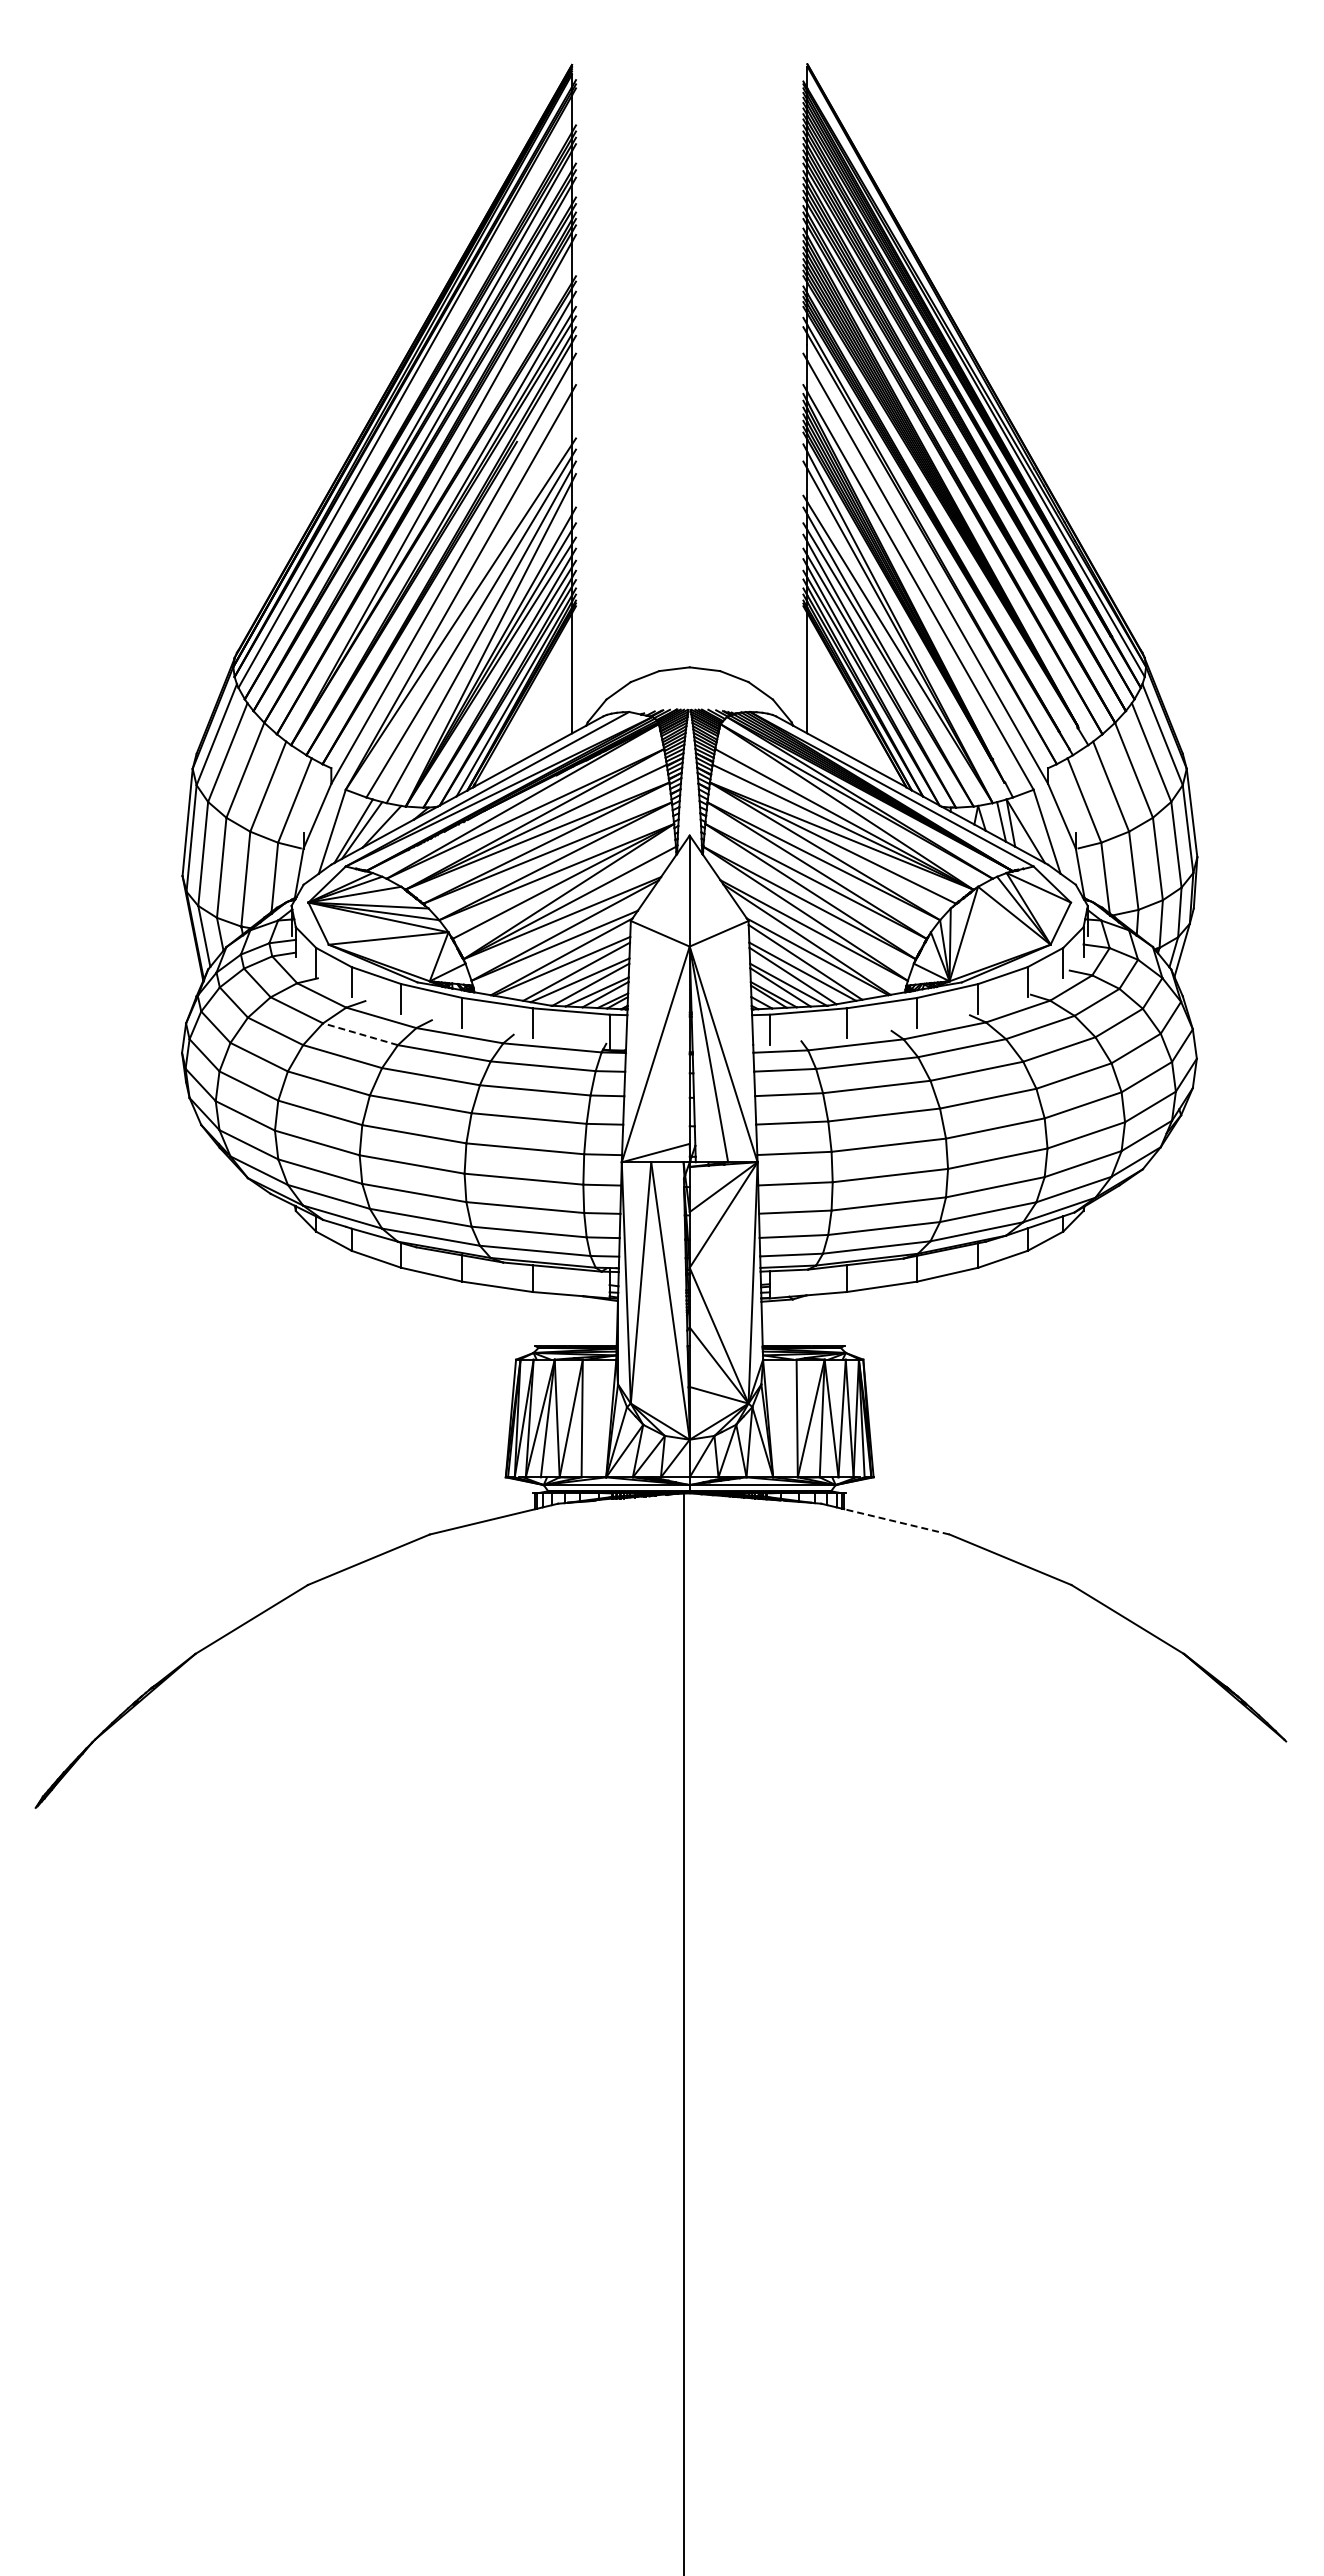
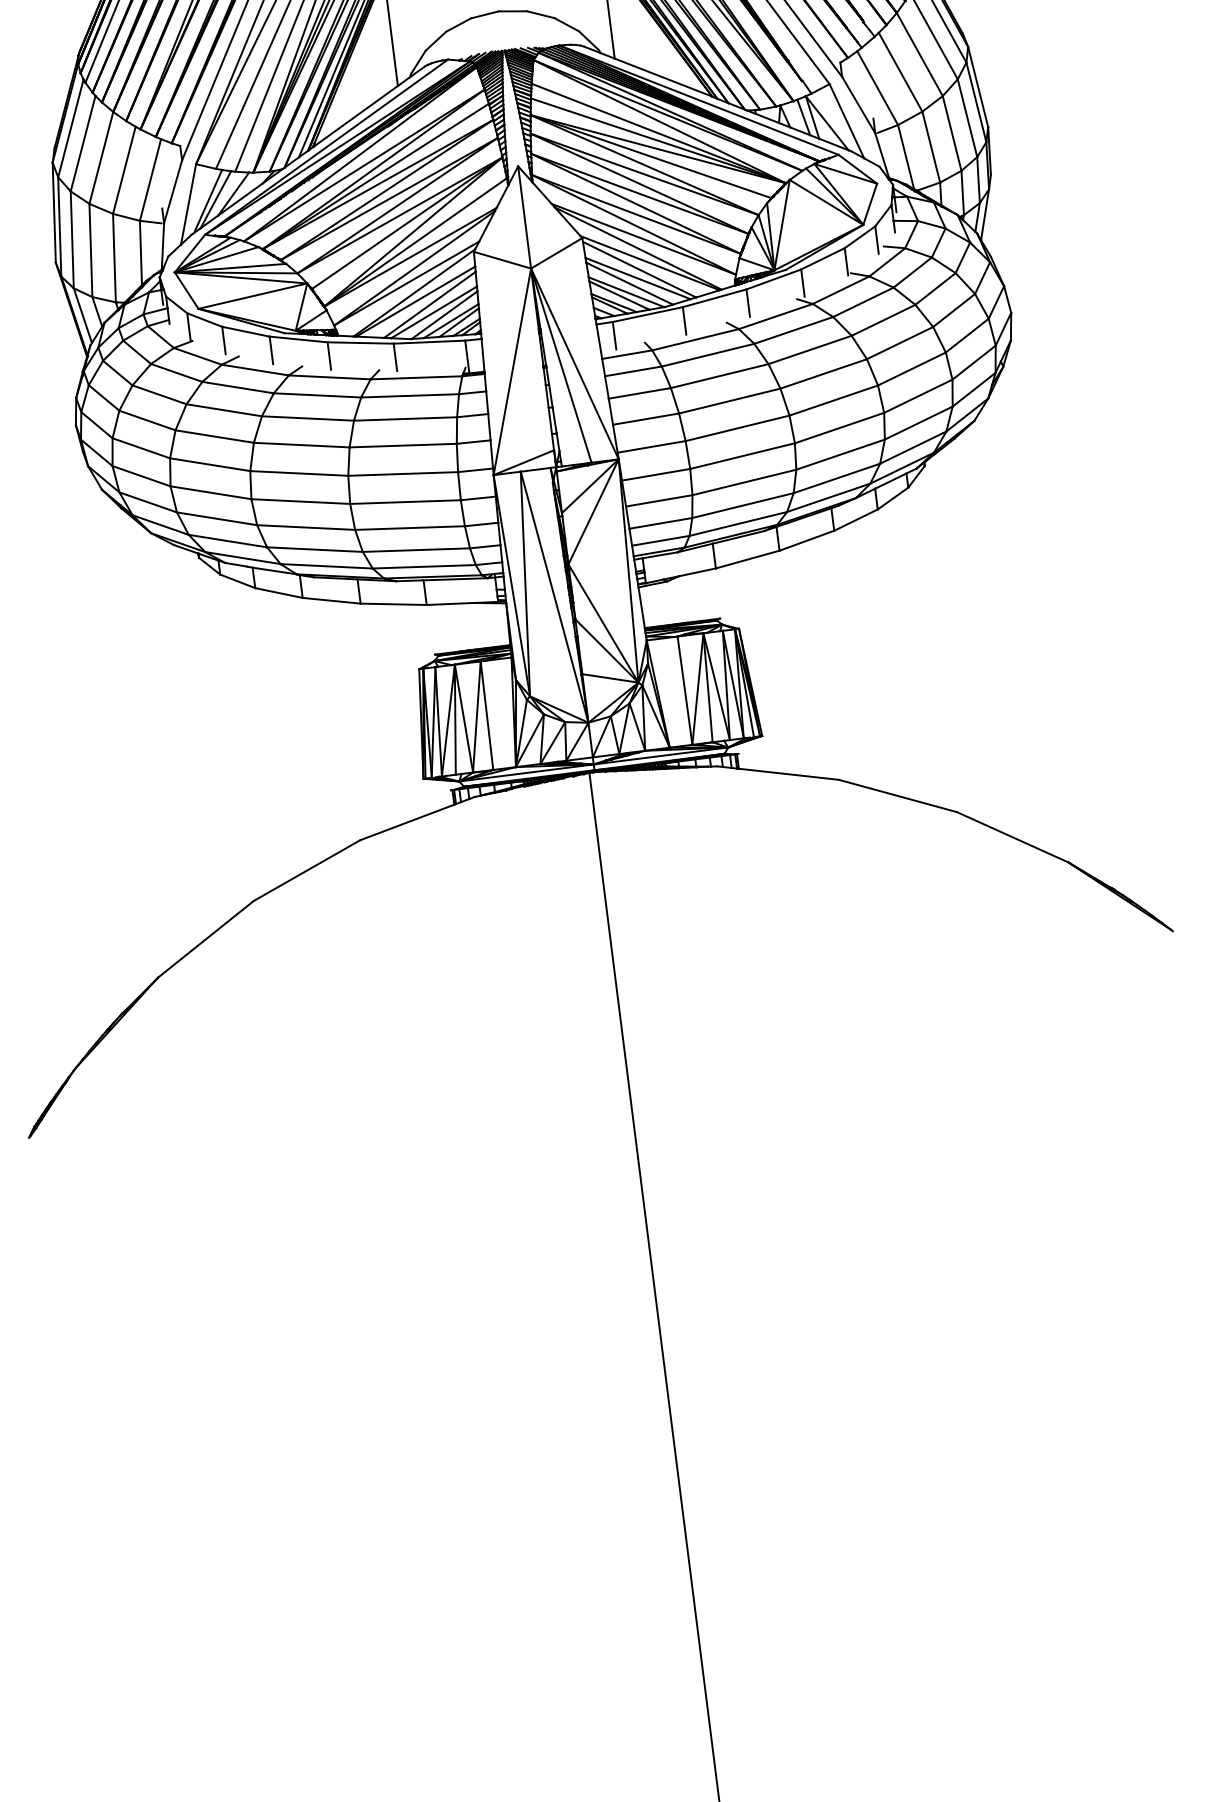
line: (360, 1034) -> (238, 387), dashed -> solid
line: (896, 1521) -> (788, 773), dashed -> solid

